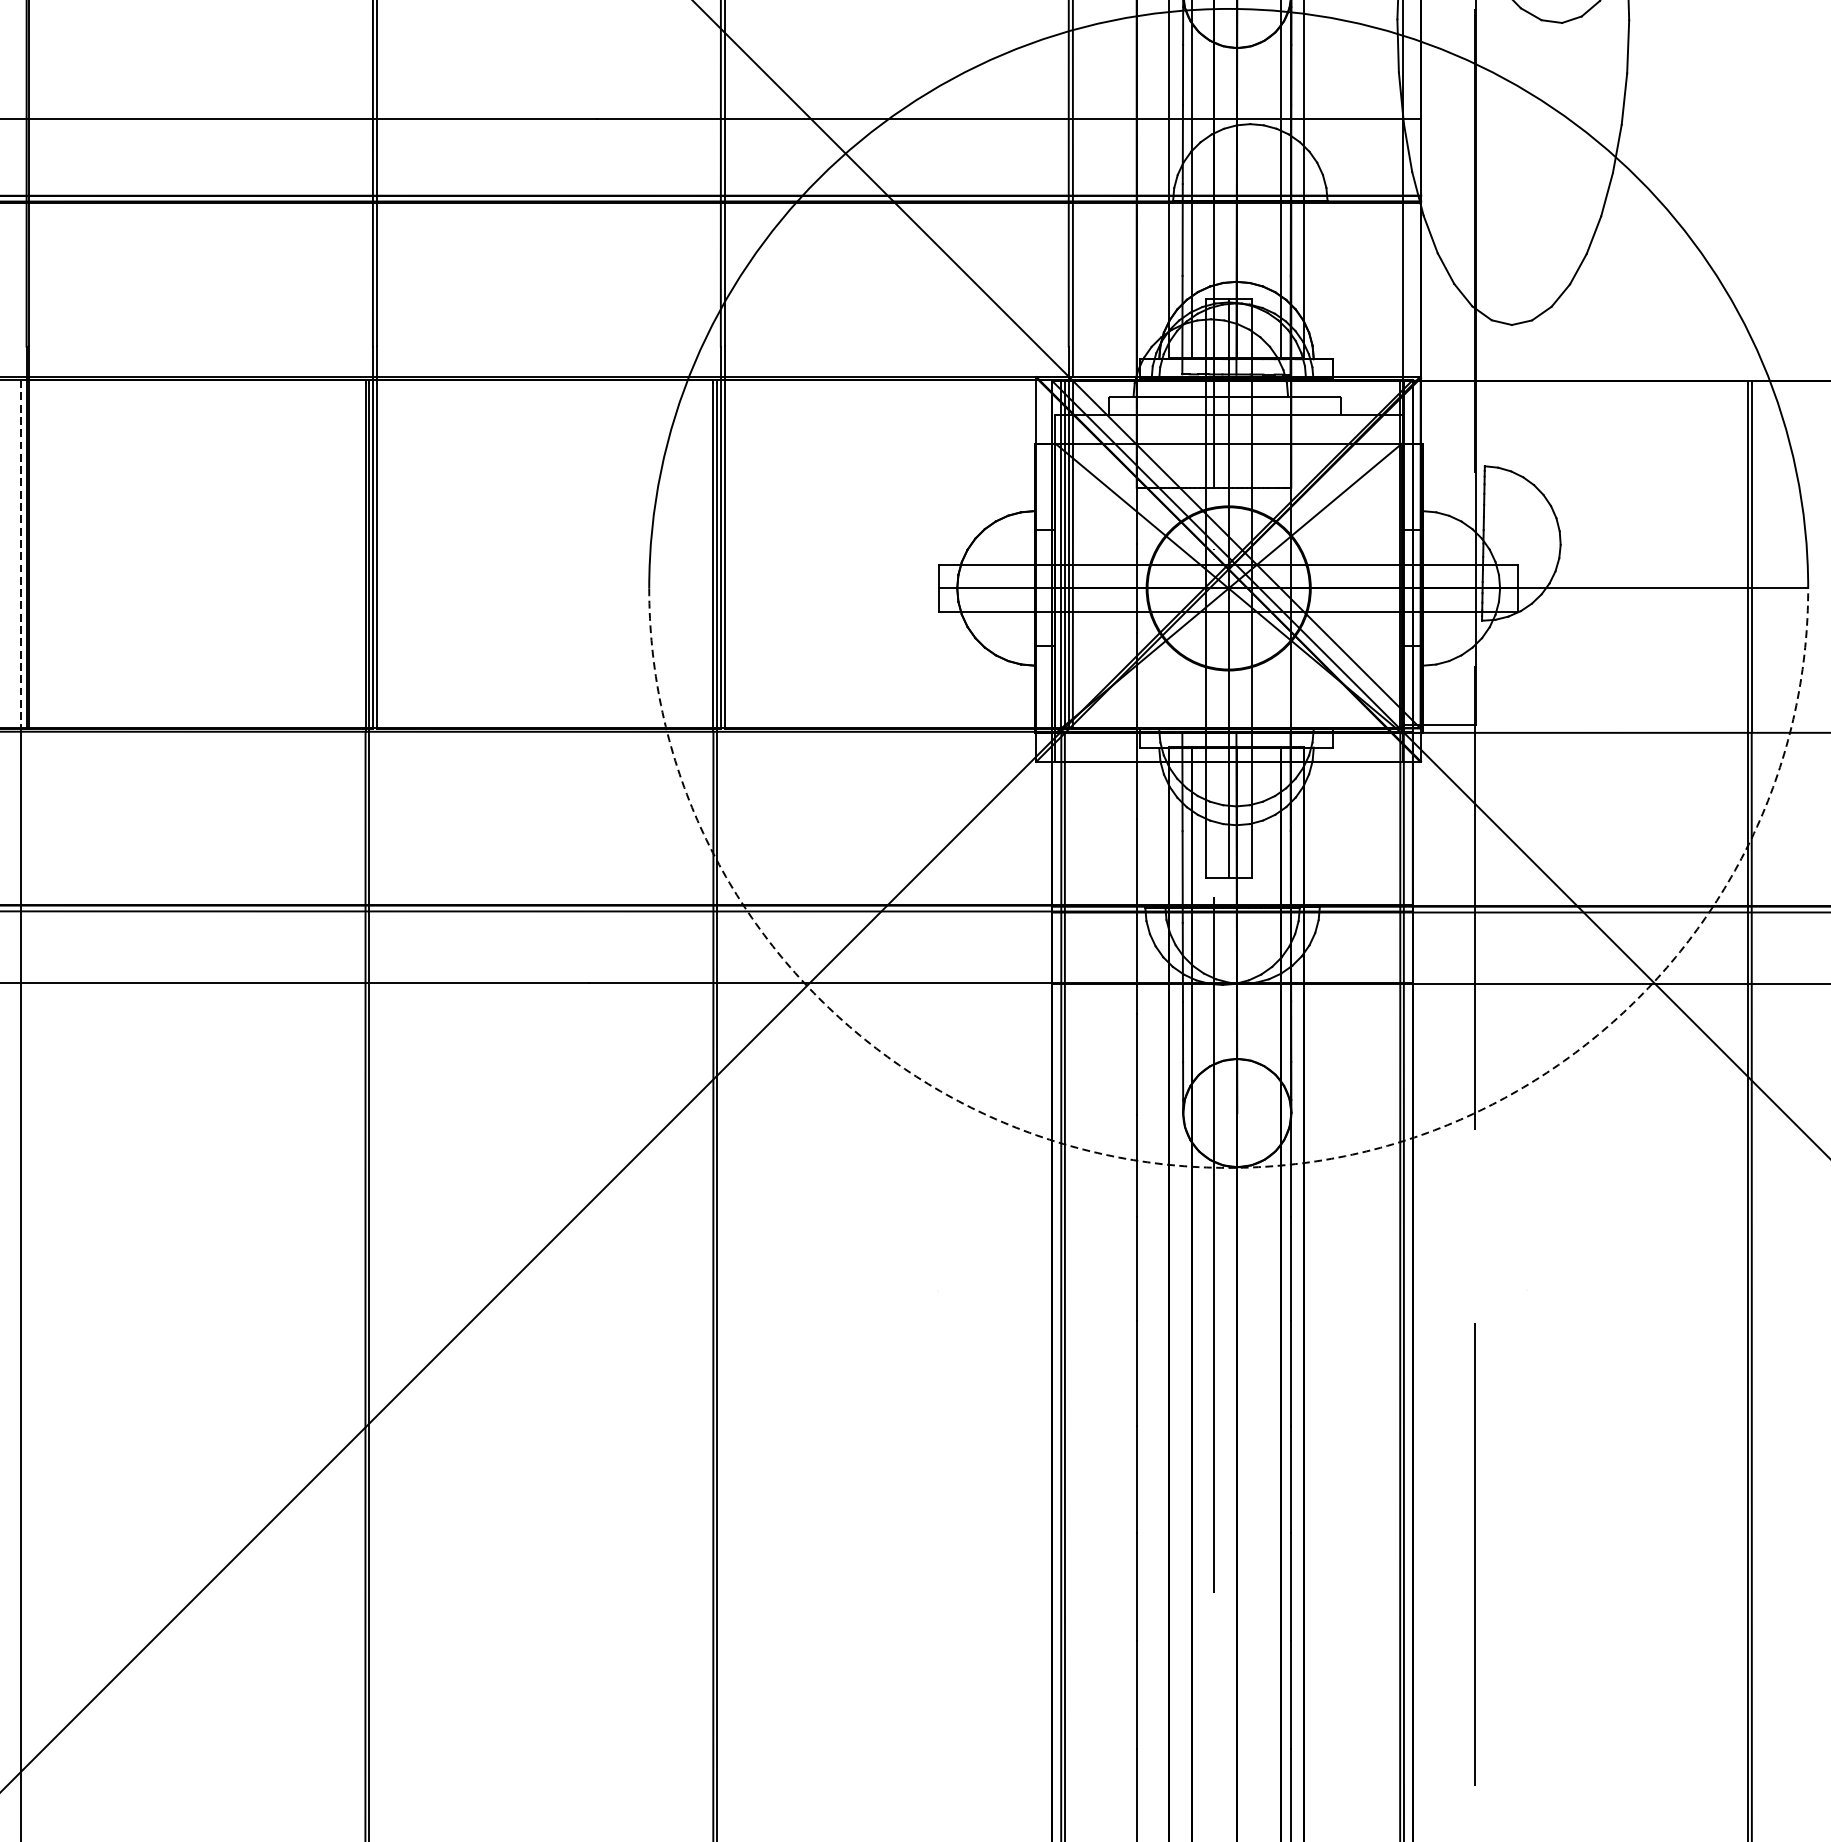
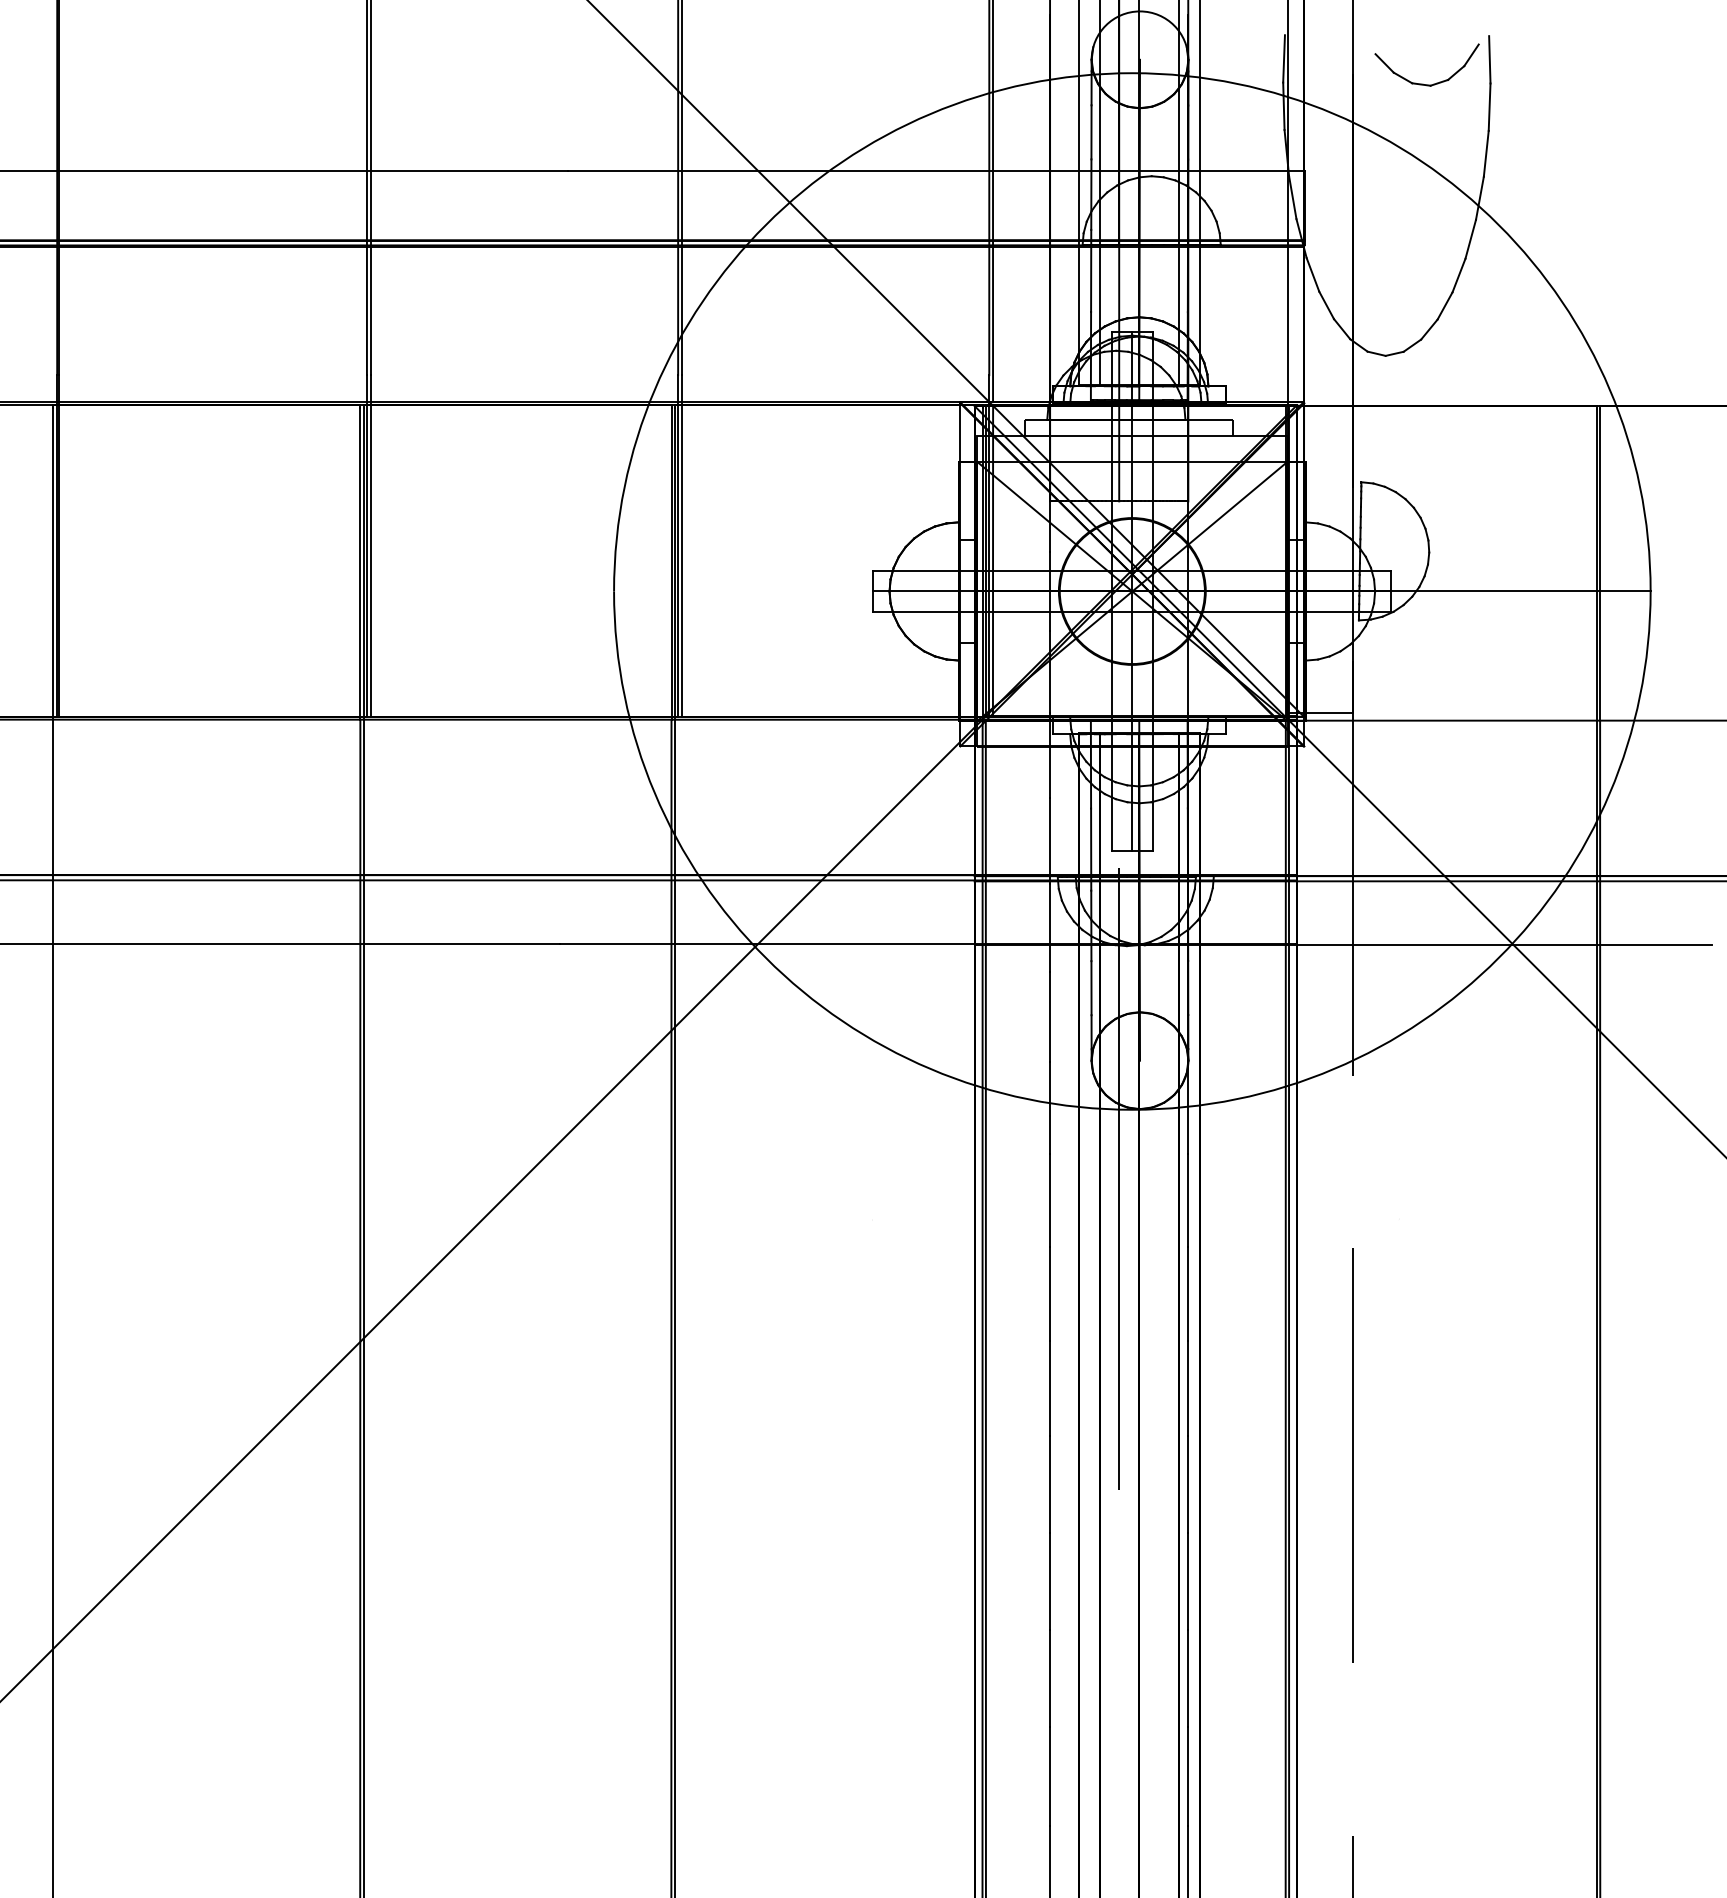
line: (21, 557) -> (52, 563), dashed -> solid
arc: (1228, 1167) -> (1132, 1109), dashed -> solid

